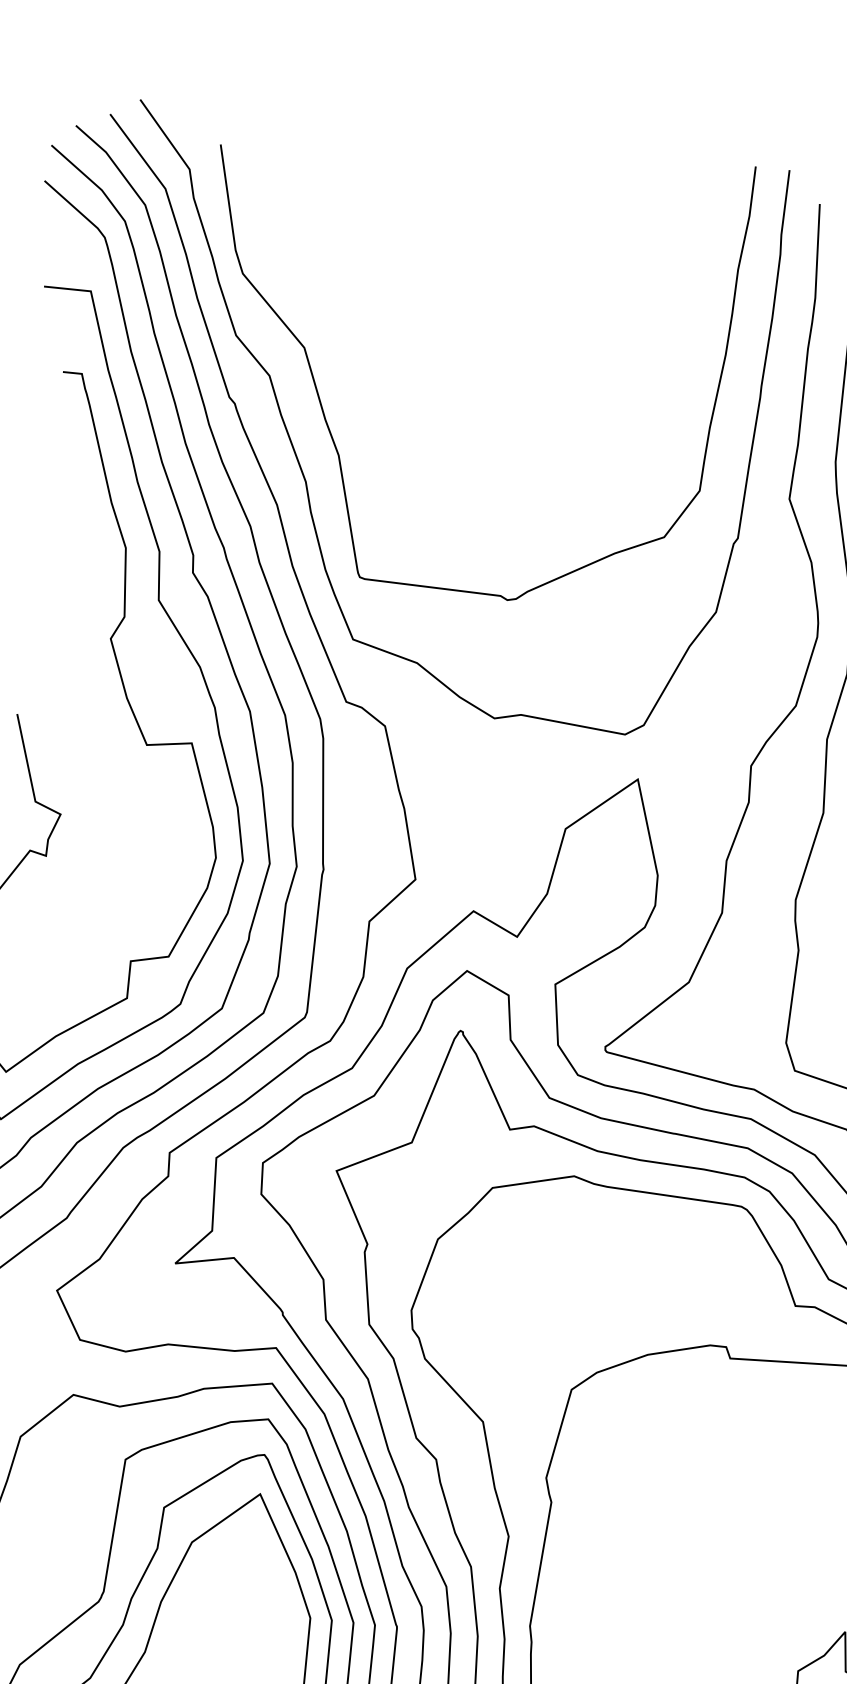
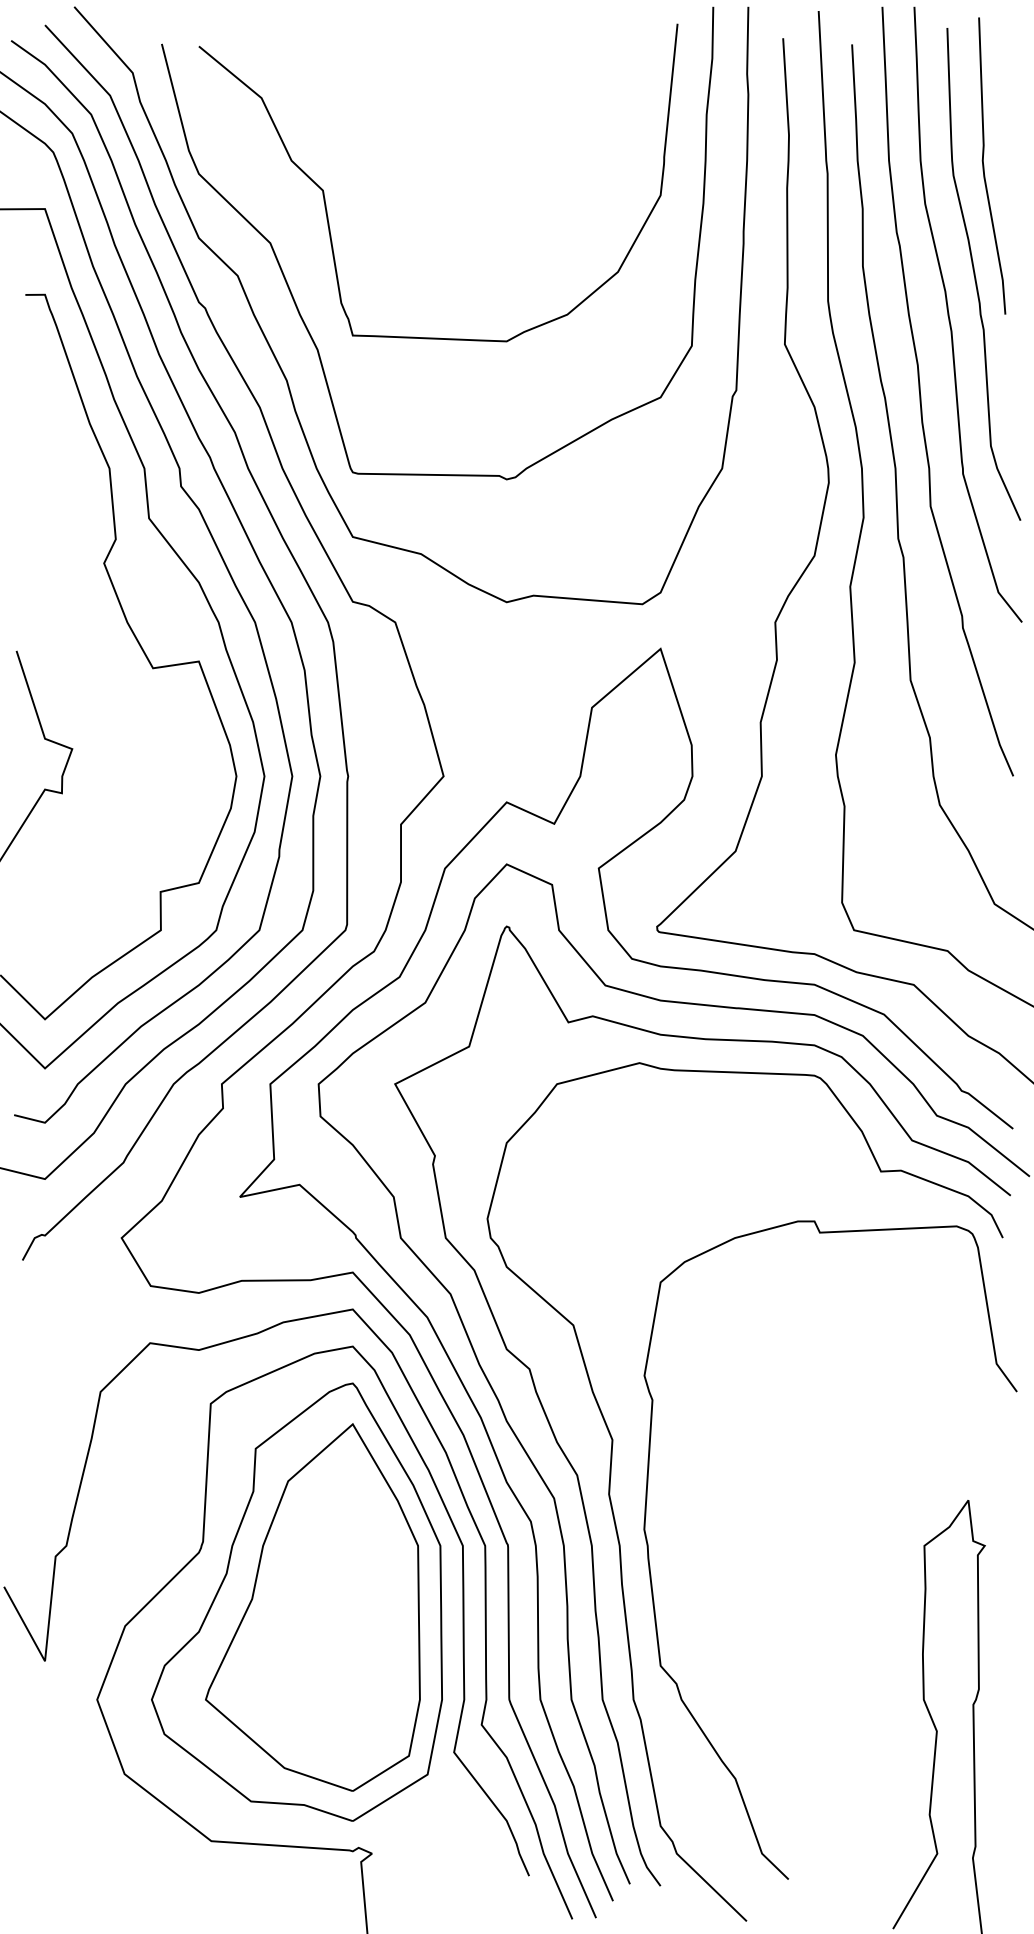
curve: (362, 310) -> (325, 198), added

